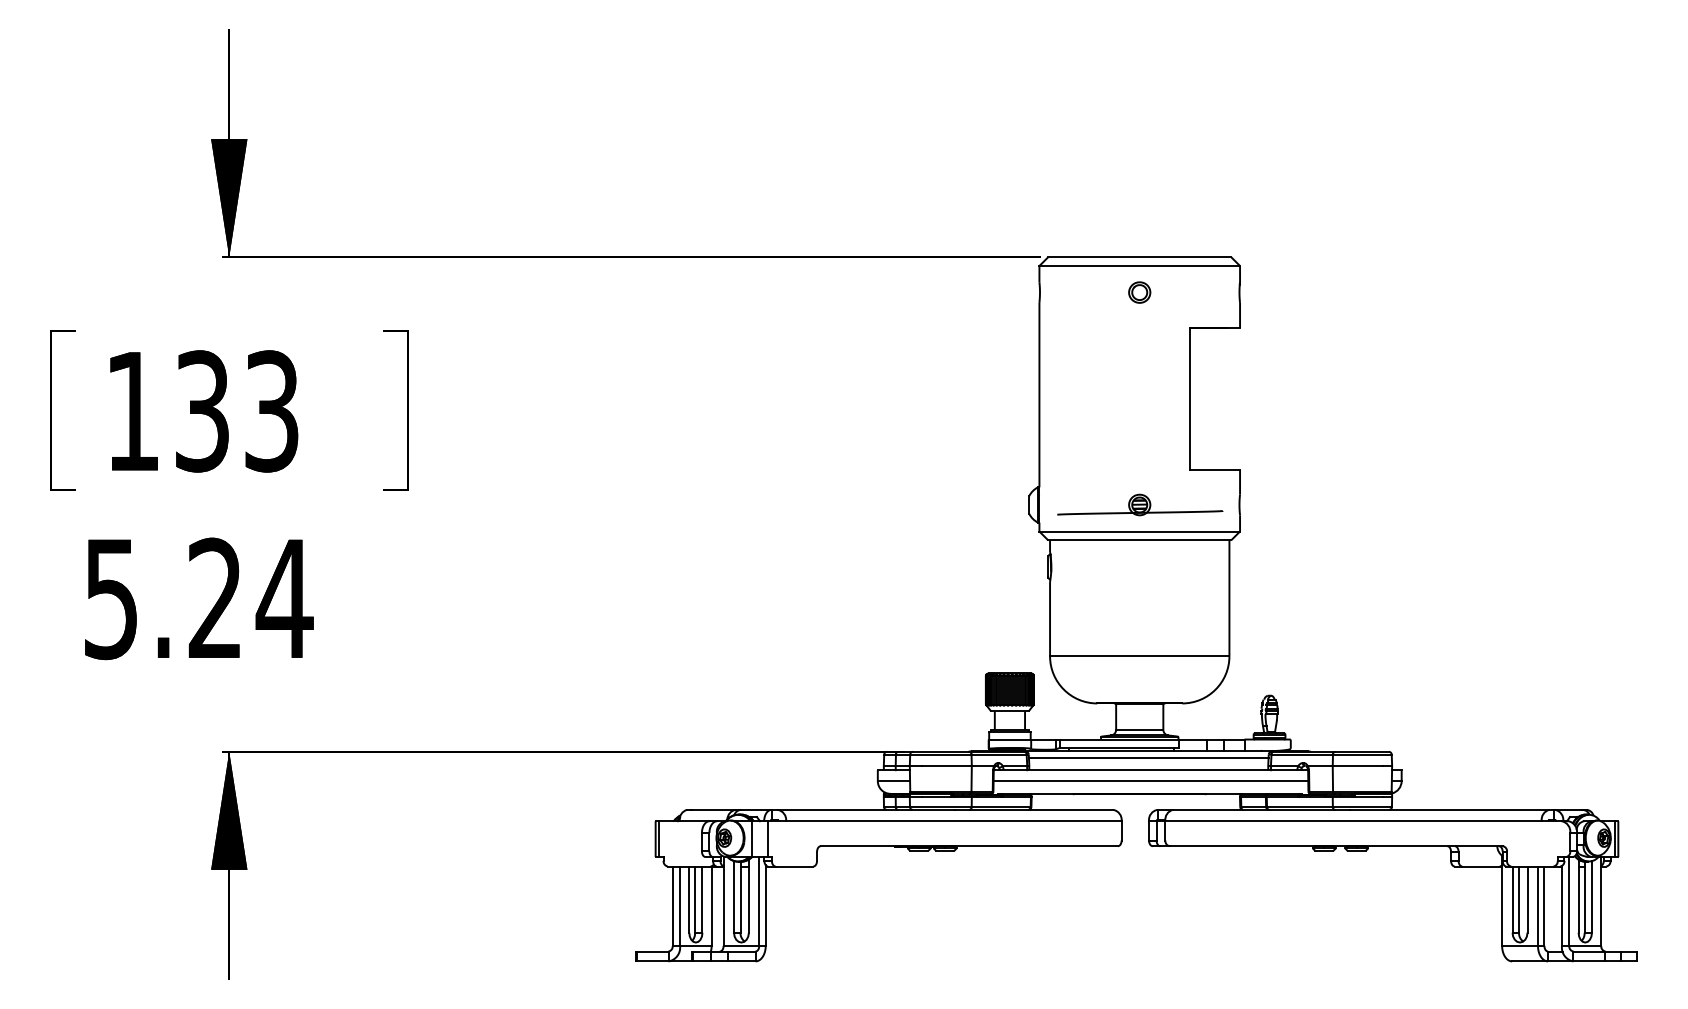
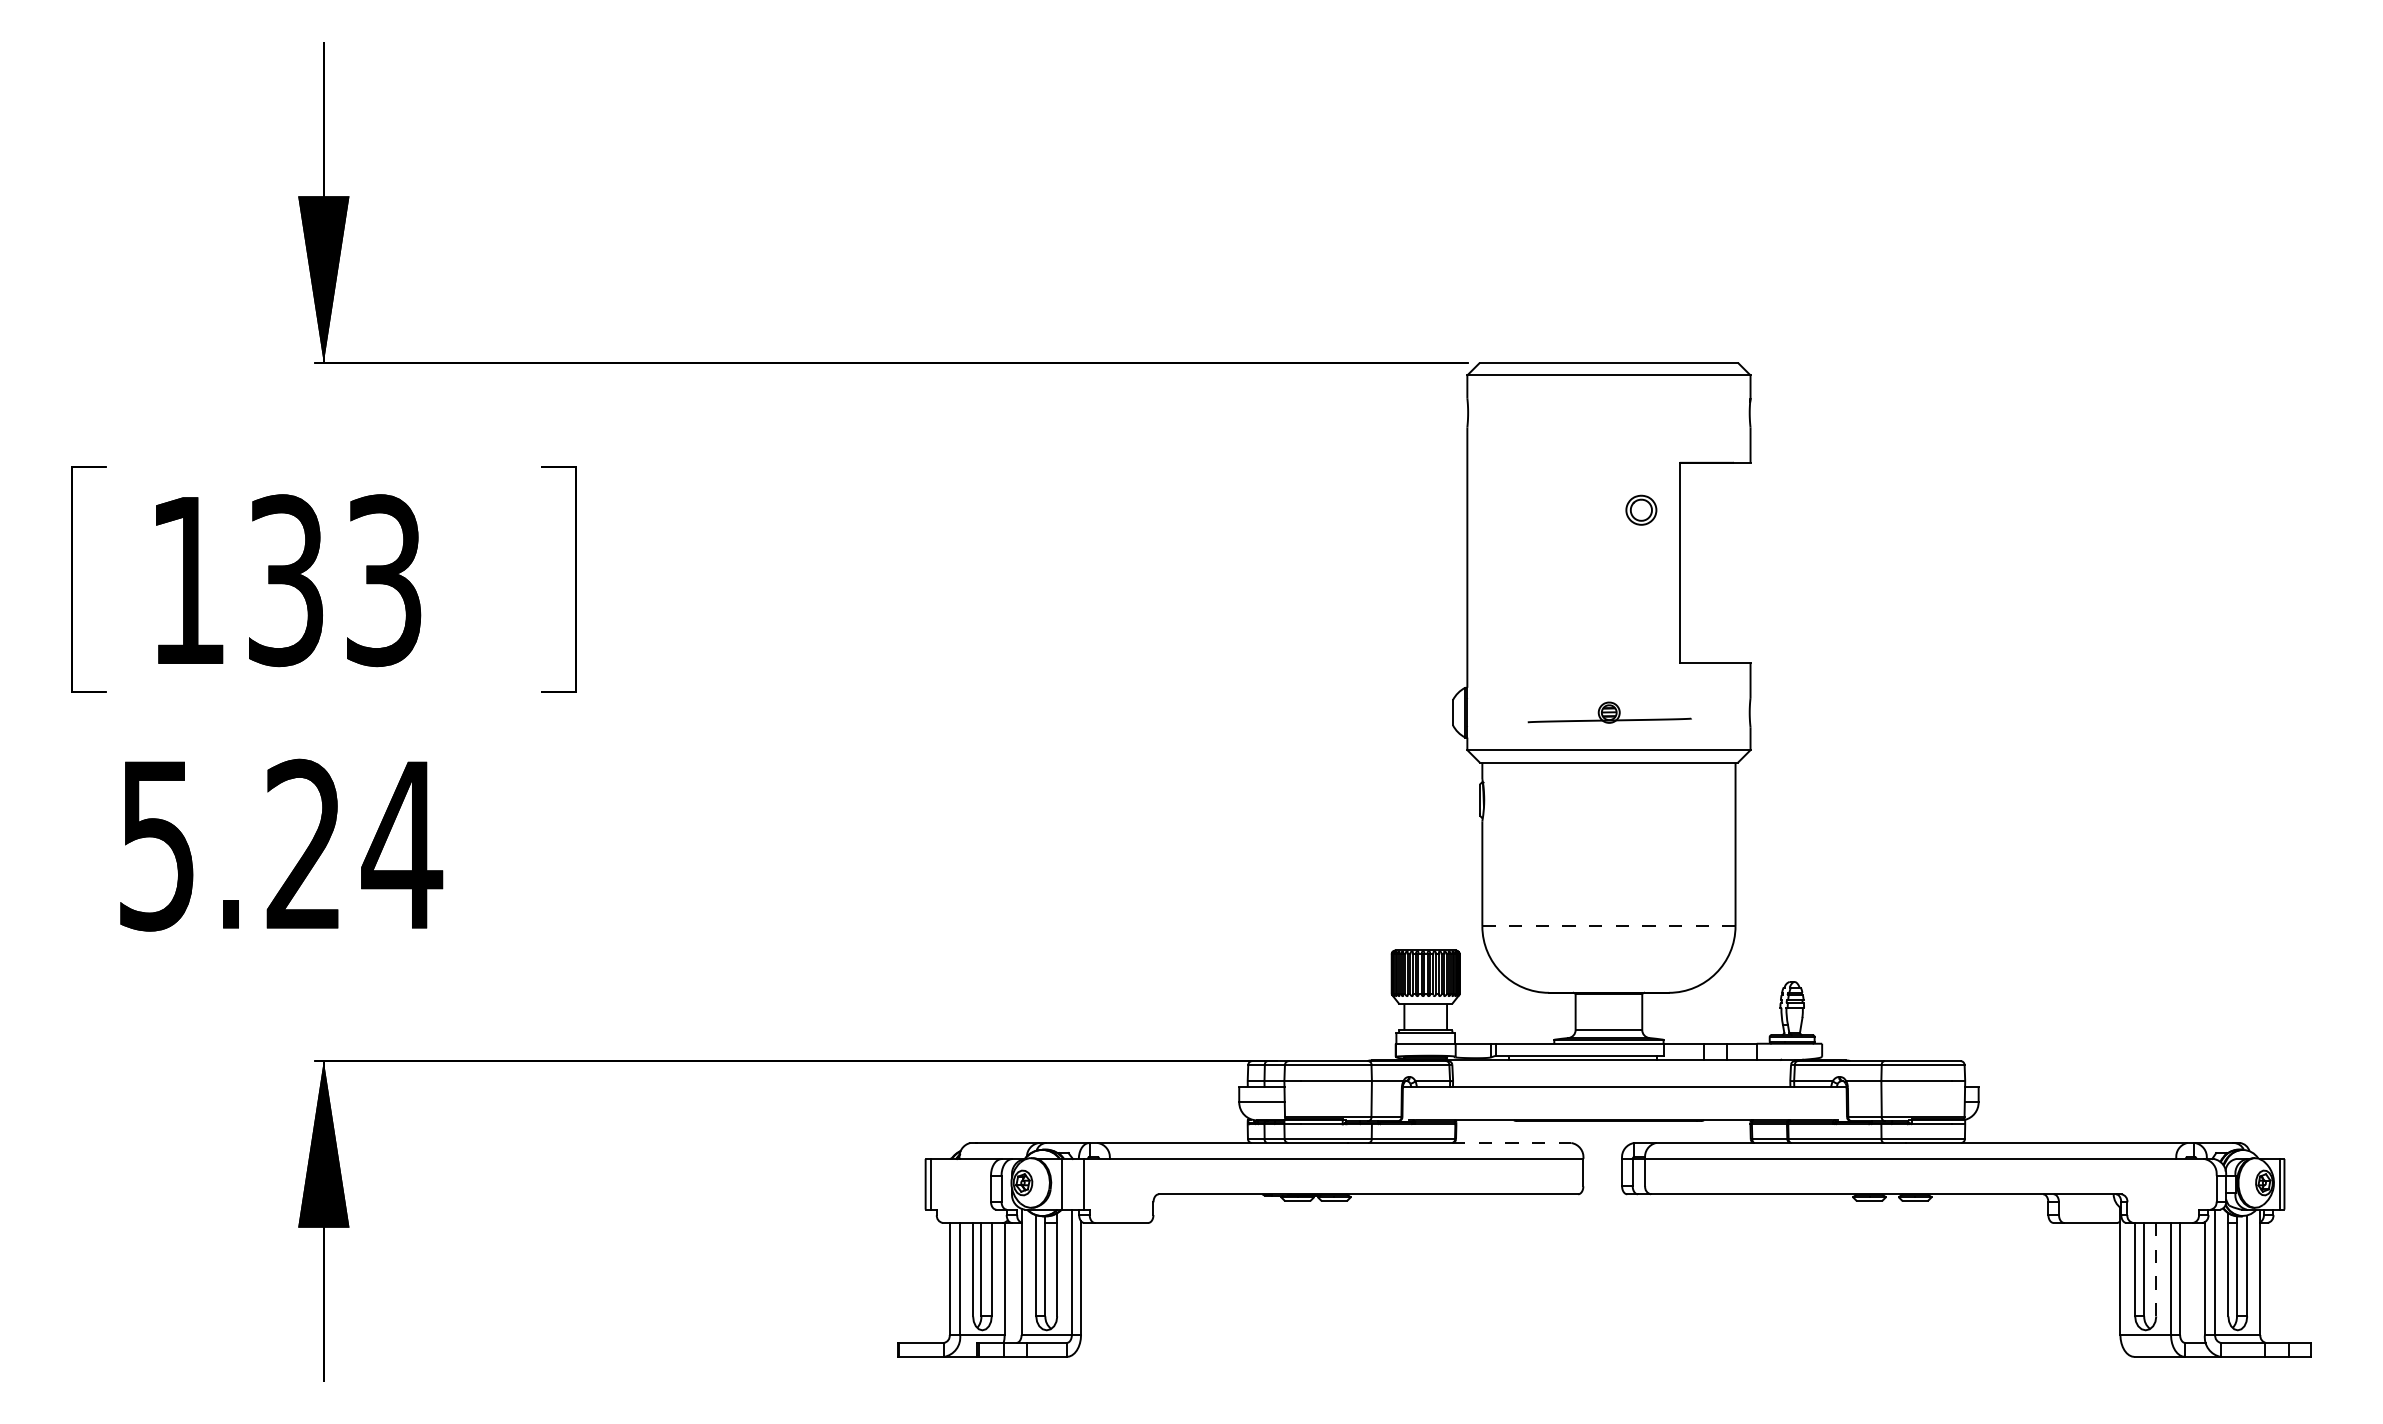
part: (1139, 292) -> (1641, 510), moved
part: (1140, 504) -> (1610, 712), size x0.7
line: (1139, 656) -> (1608, 926), solid -> dashed
line: (1148, 757) -> (1621, 1069), removed
line: (1150, 781) -> (1624, 1102), removed
line: (1071, 809) -> (1512, 1142), solid -> dashed
line: (1527, 899) -> (2156, 1269), solid -> dashed

